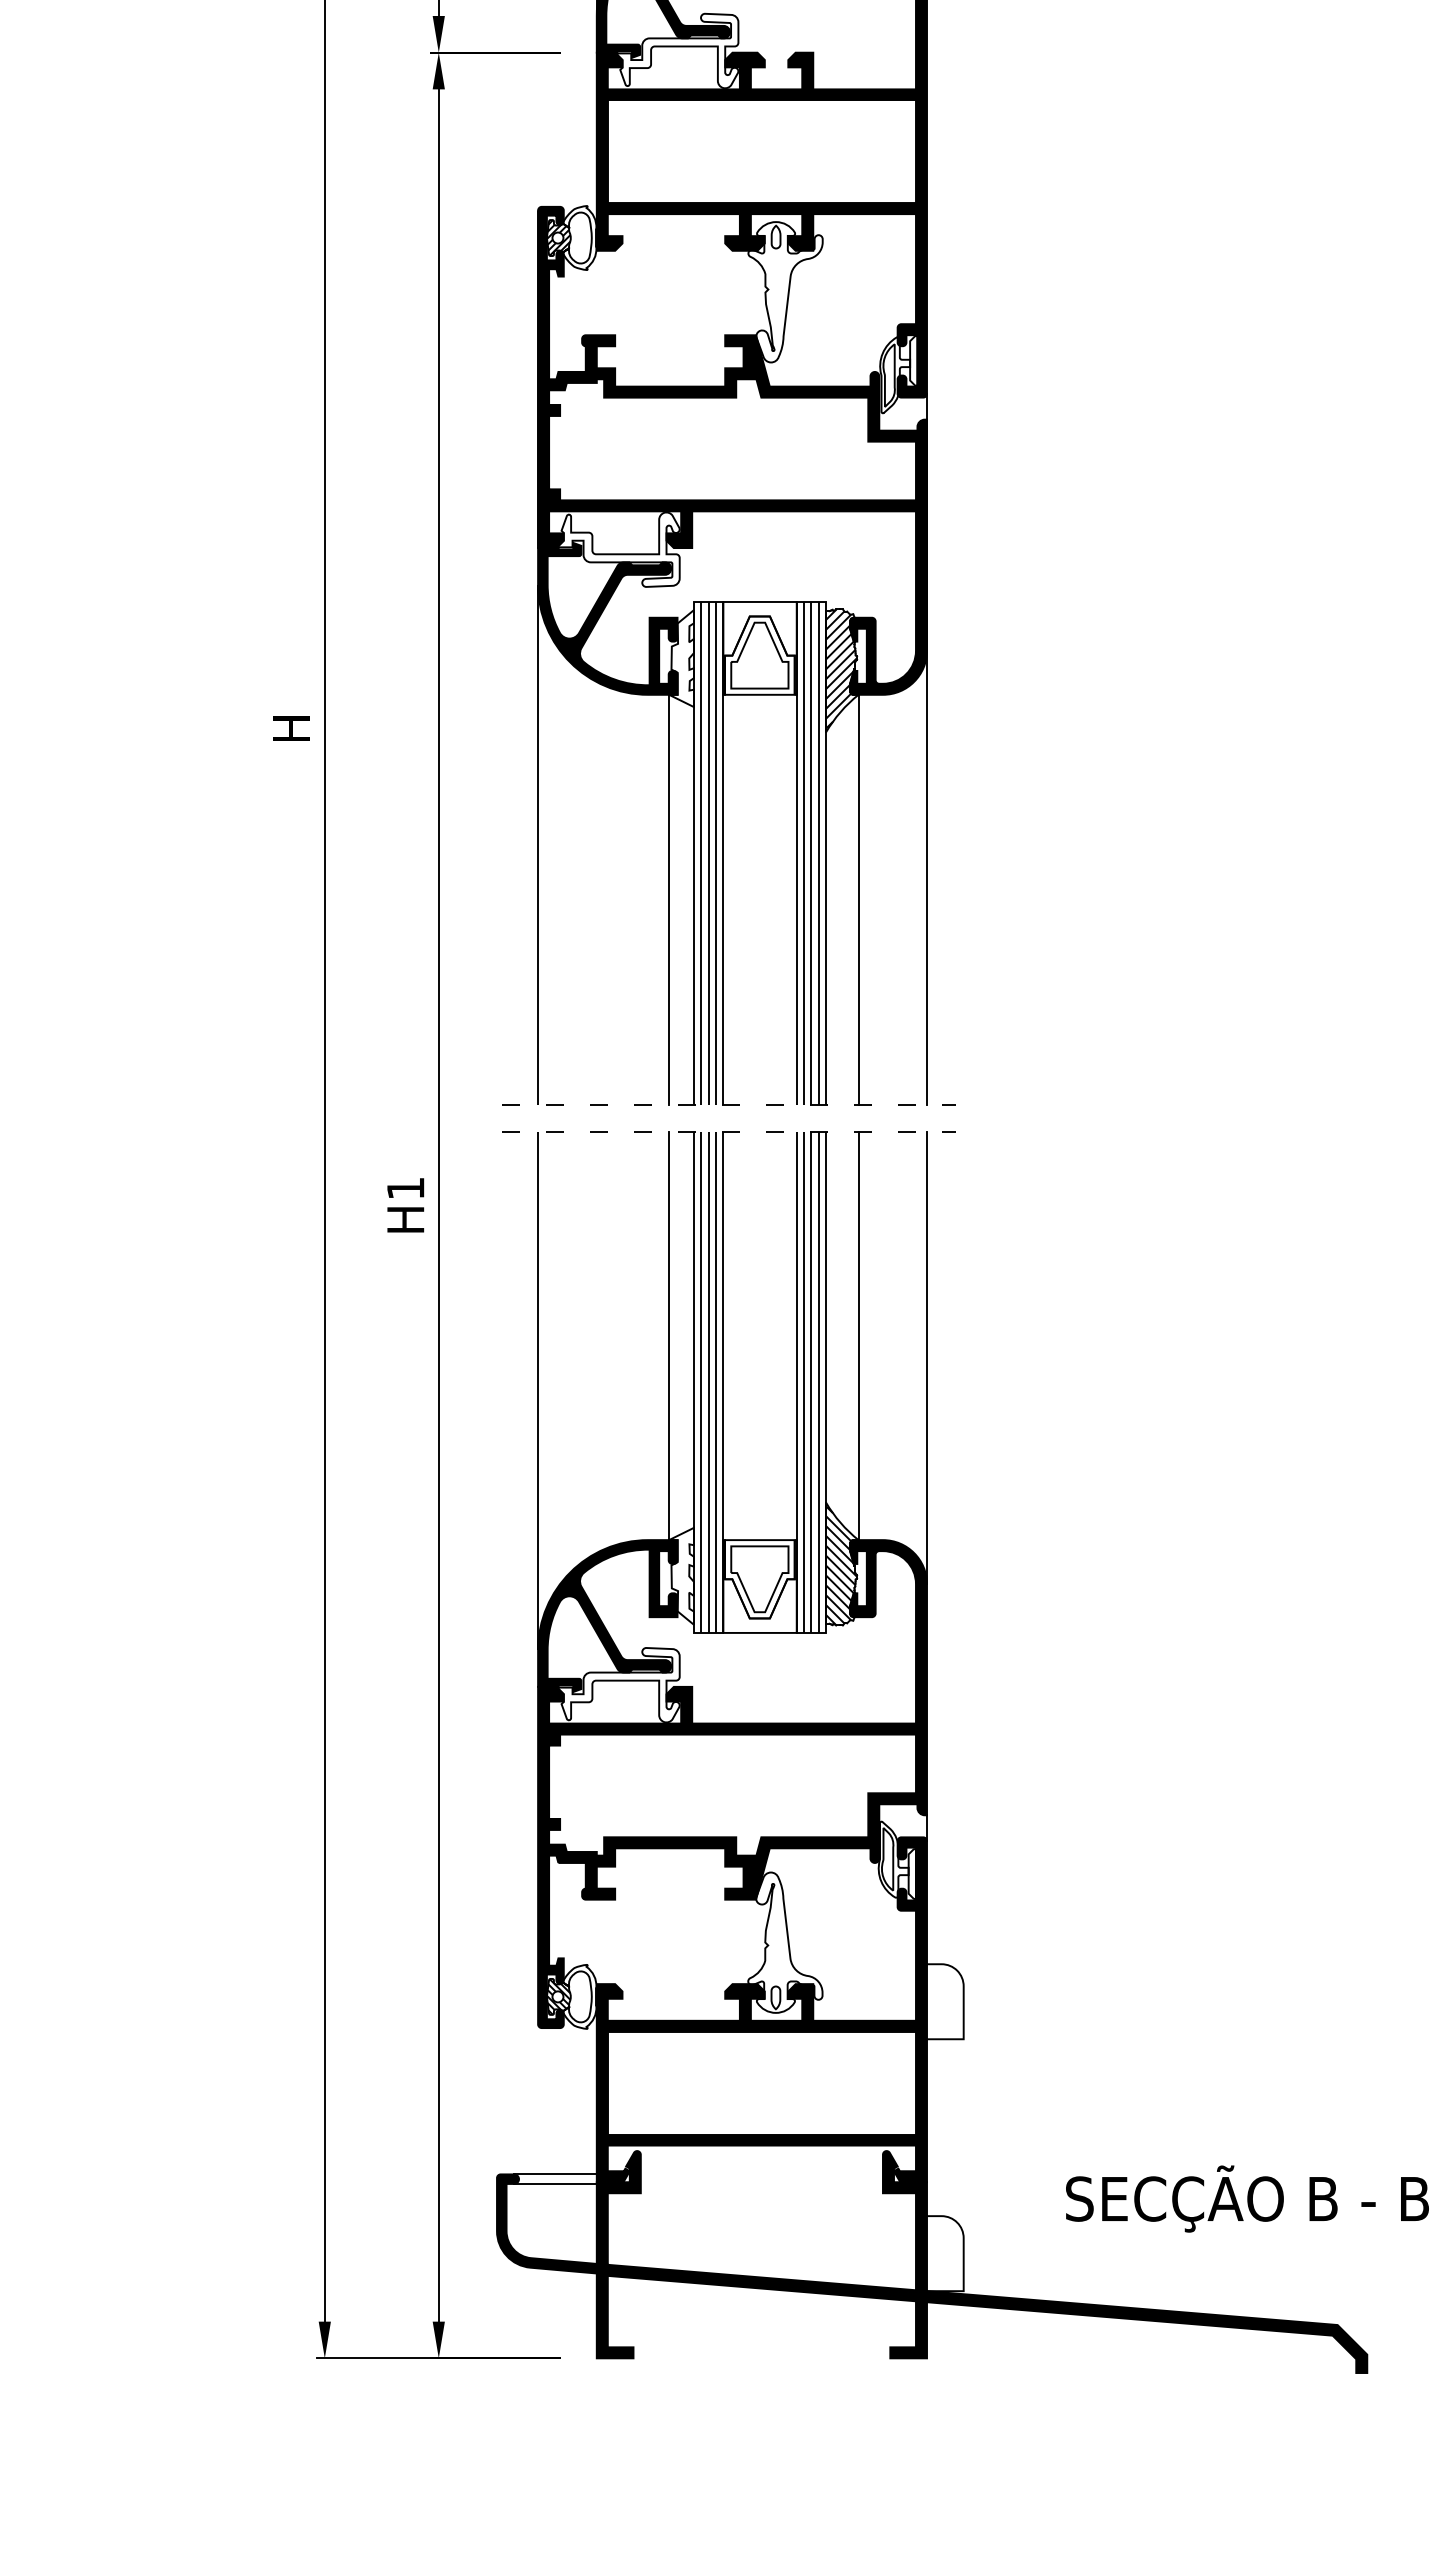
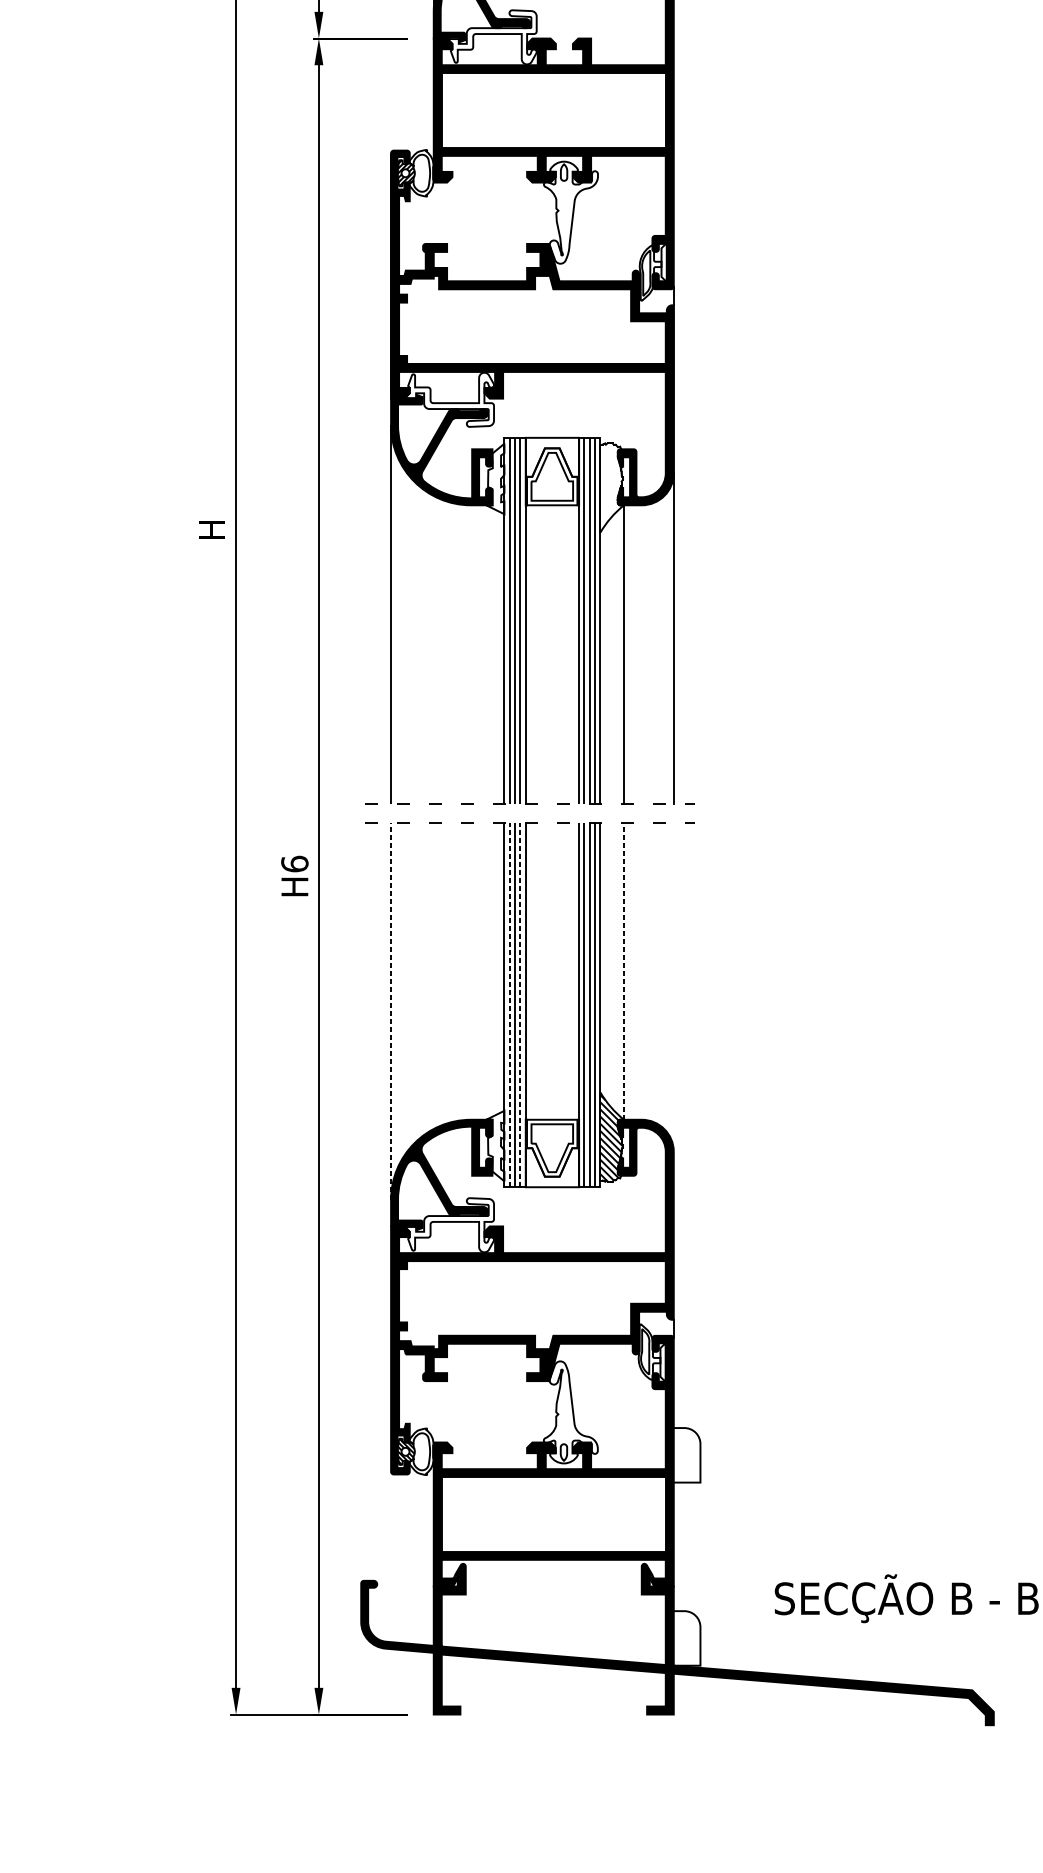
hatch: (841, 668) -> (611, 486), removed
line: (669, 899) -> (486, 654), removed
text: (405, 1188) -> (294, 864), H1 -> H6
line: (669, 1335) -> (486, 971), removed
line: (858, 1335) -> (623, 971), solid -> dashed
line: (927, 1357) -> (674, 987), removed
line: (701, 1382) -> (509, 1005), solid -> dashed
line: (716, 1382) -> (520, 1005), solid -> dashed
line: (538, 1390) -> (391, 1011), solid -> dashed
line: (555, 2174) -> (403, 1580), removed
line: (555, 2183) -> (403, 1587), removed

